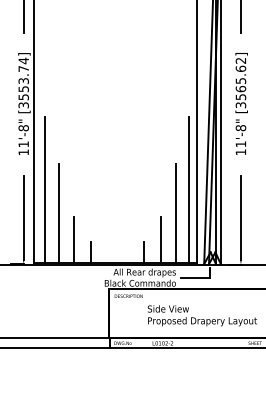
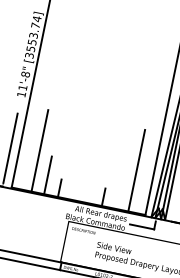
line: (45, 189) -> (33, 128), removed
line: (189, 189) -> (151, 153), removed
line: (160, 239) -> (119, 189), removed

